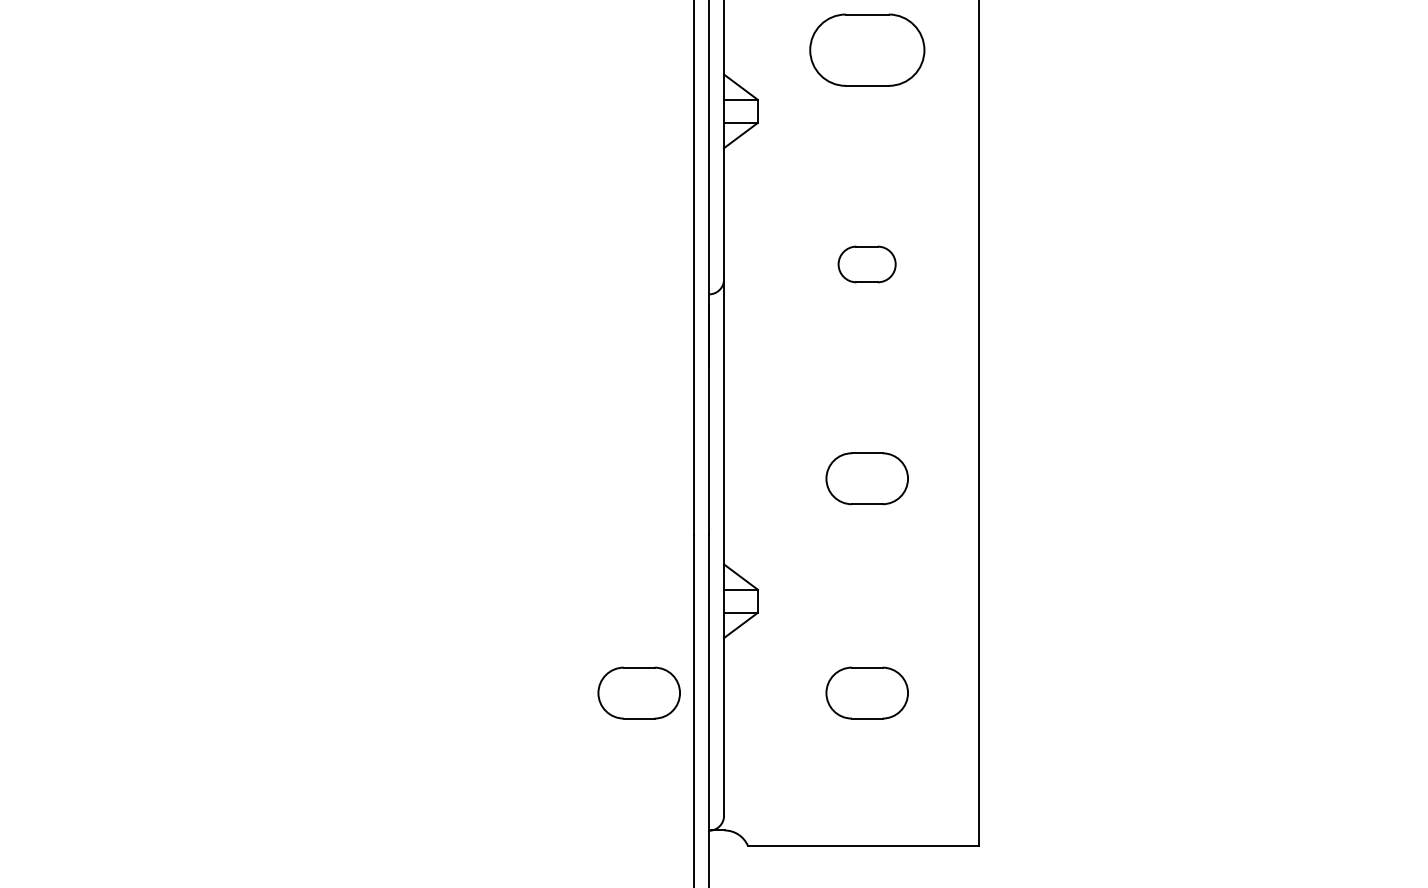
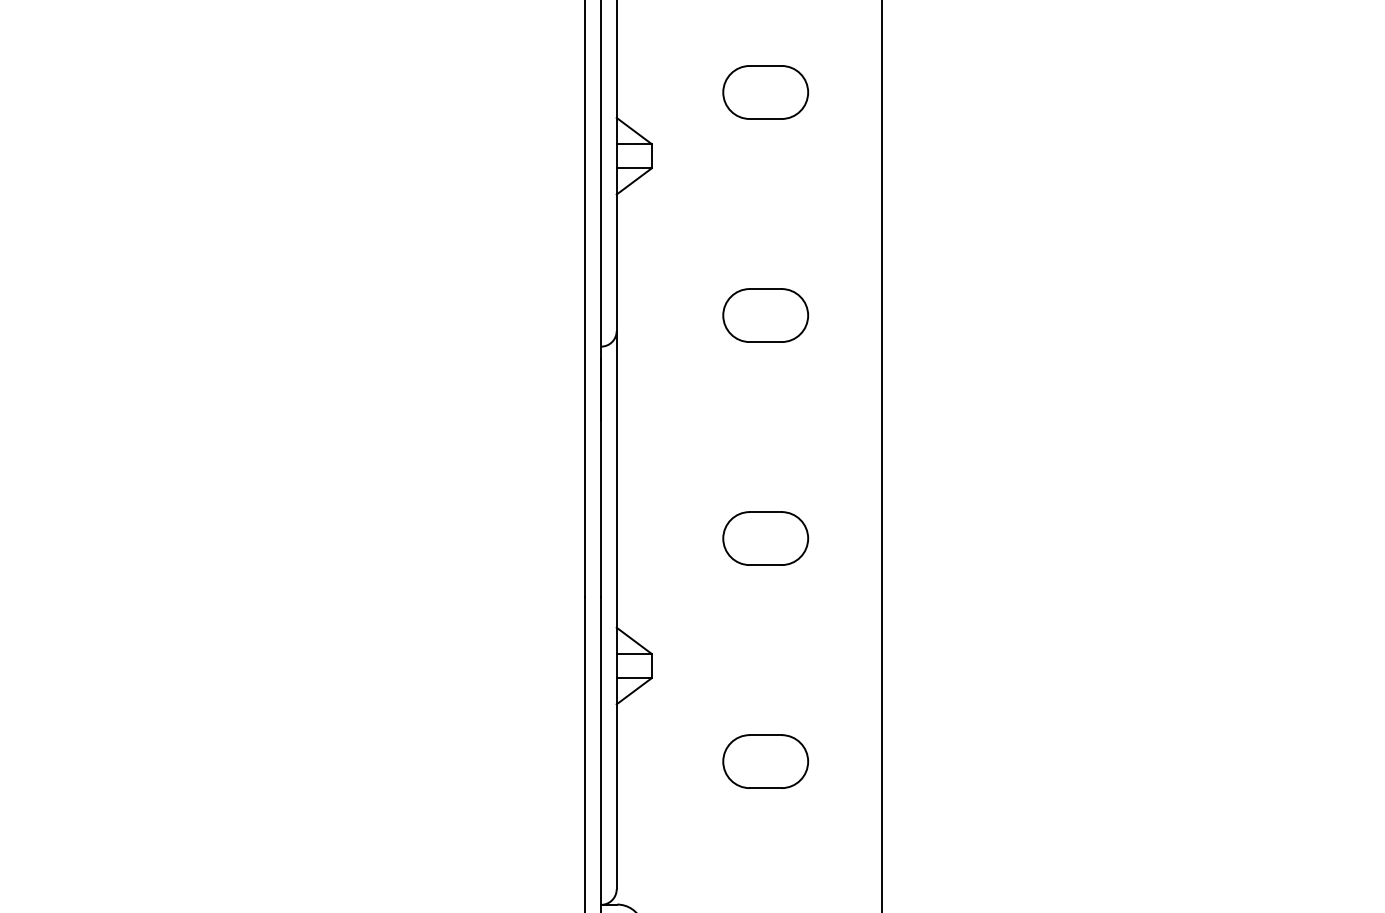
part: (866, 49) -> (764, 91), size x0.71
part: (866, 264) -> (764, 315), size x1.43
part: (638, 692) -> (527, 760), removed

